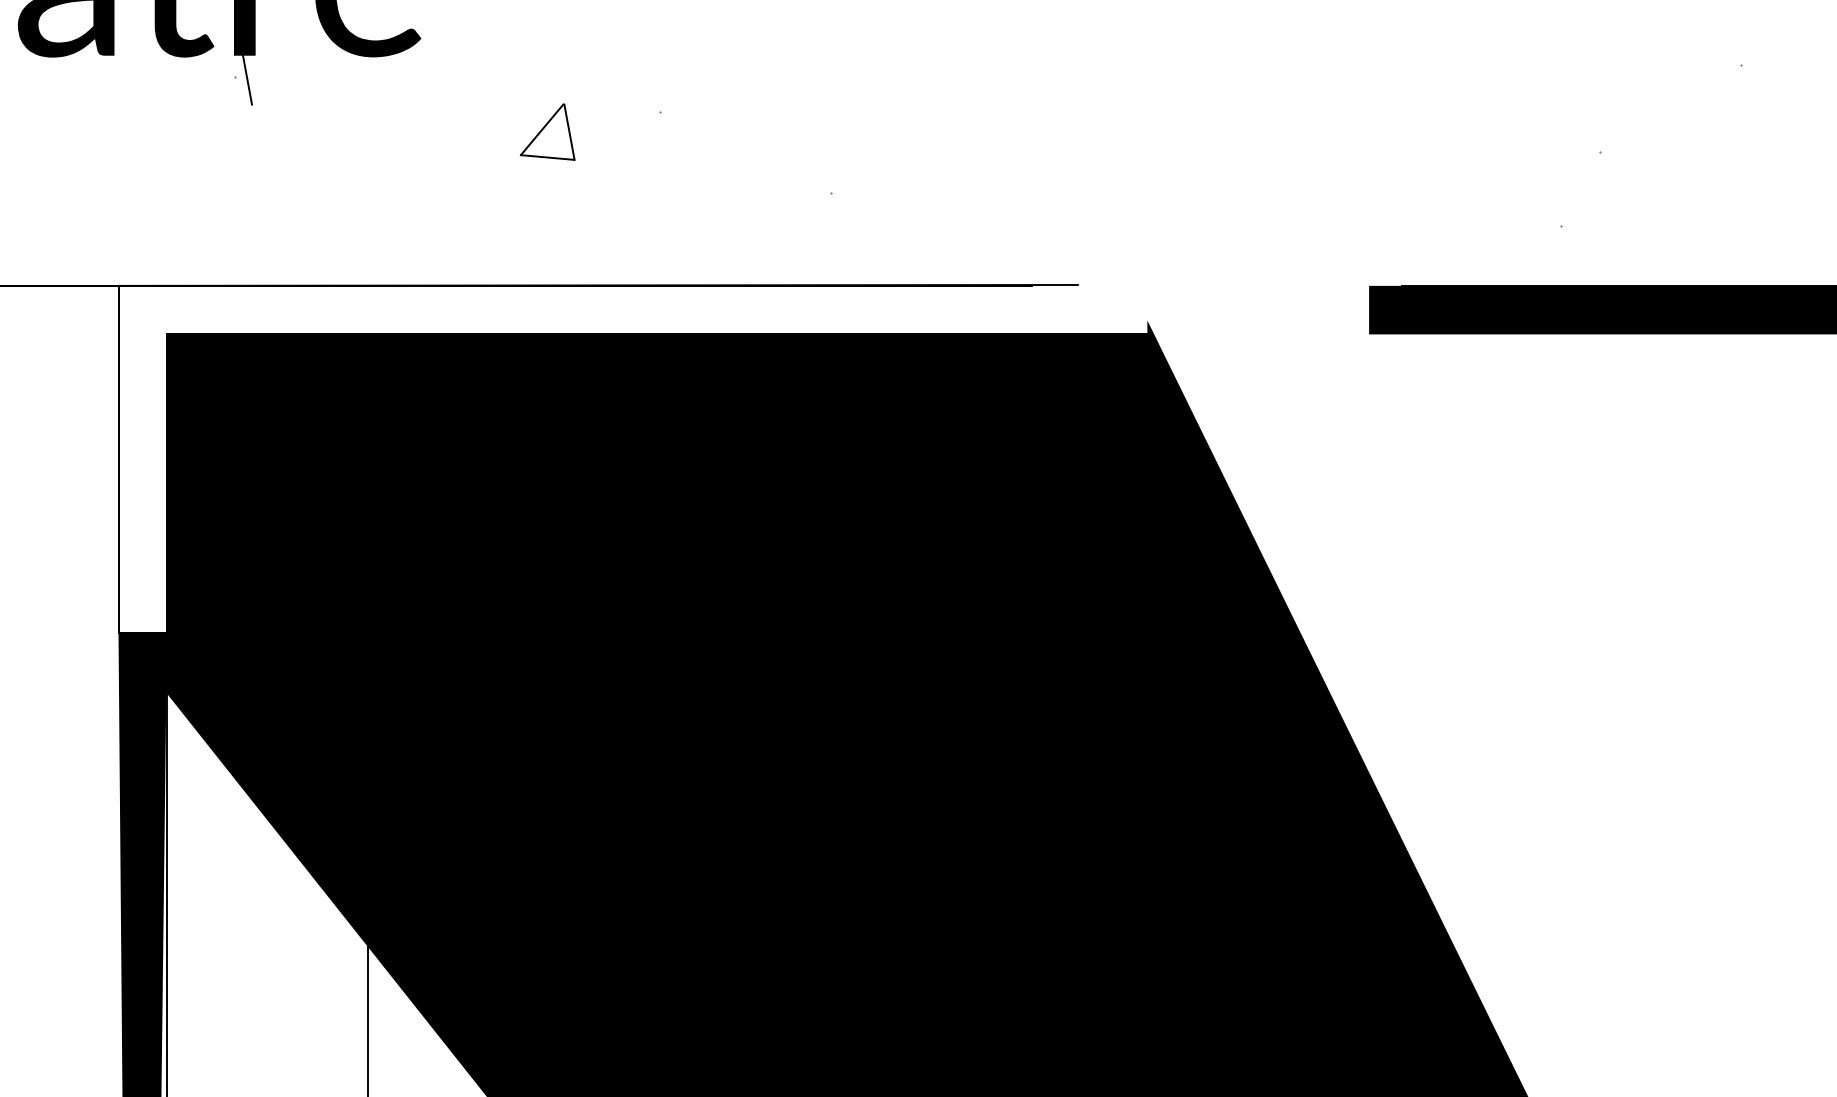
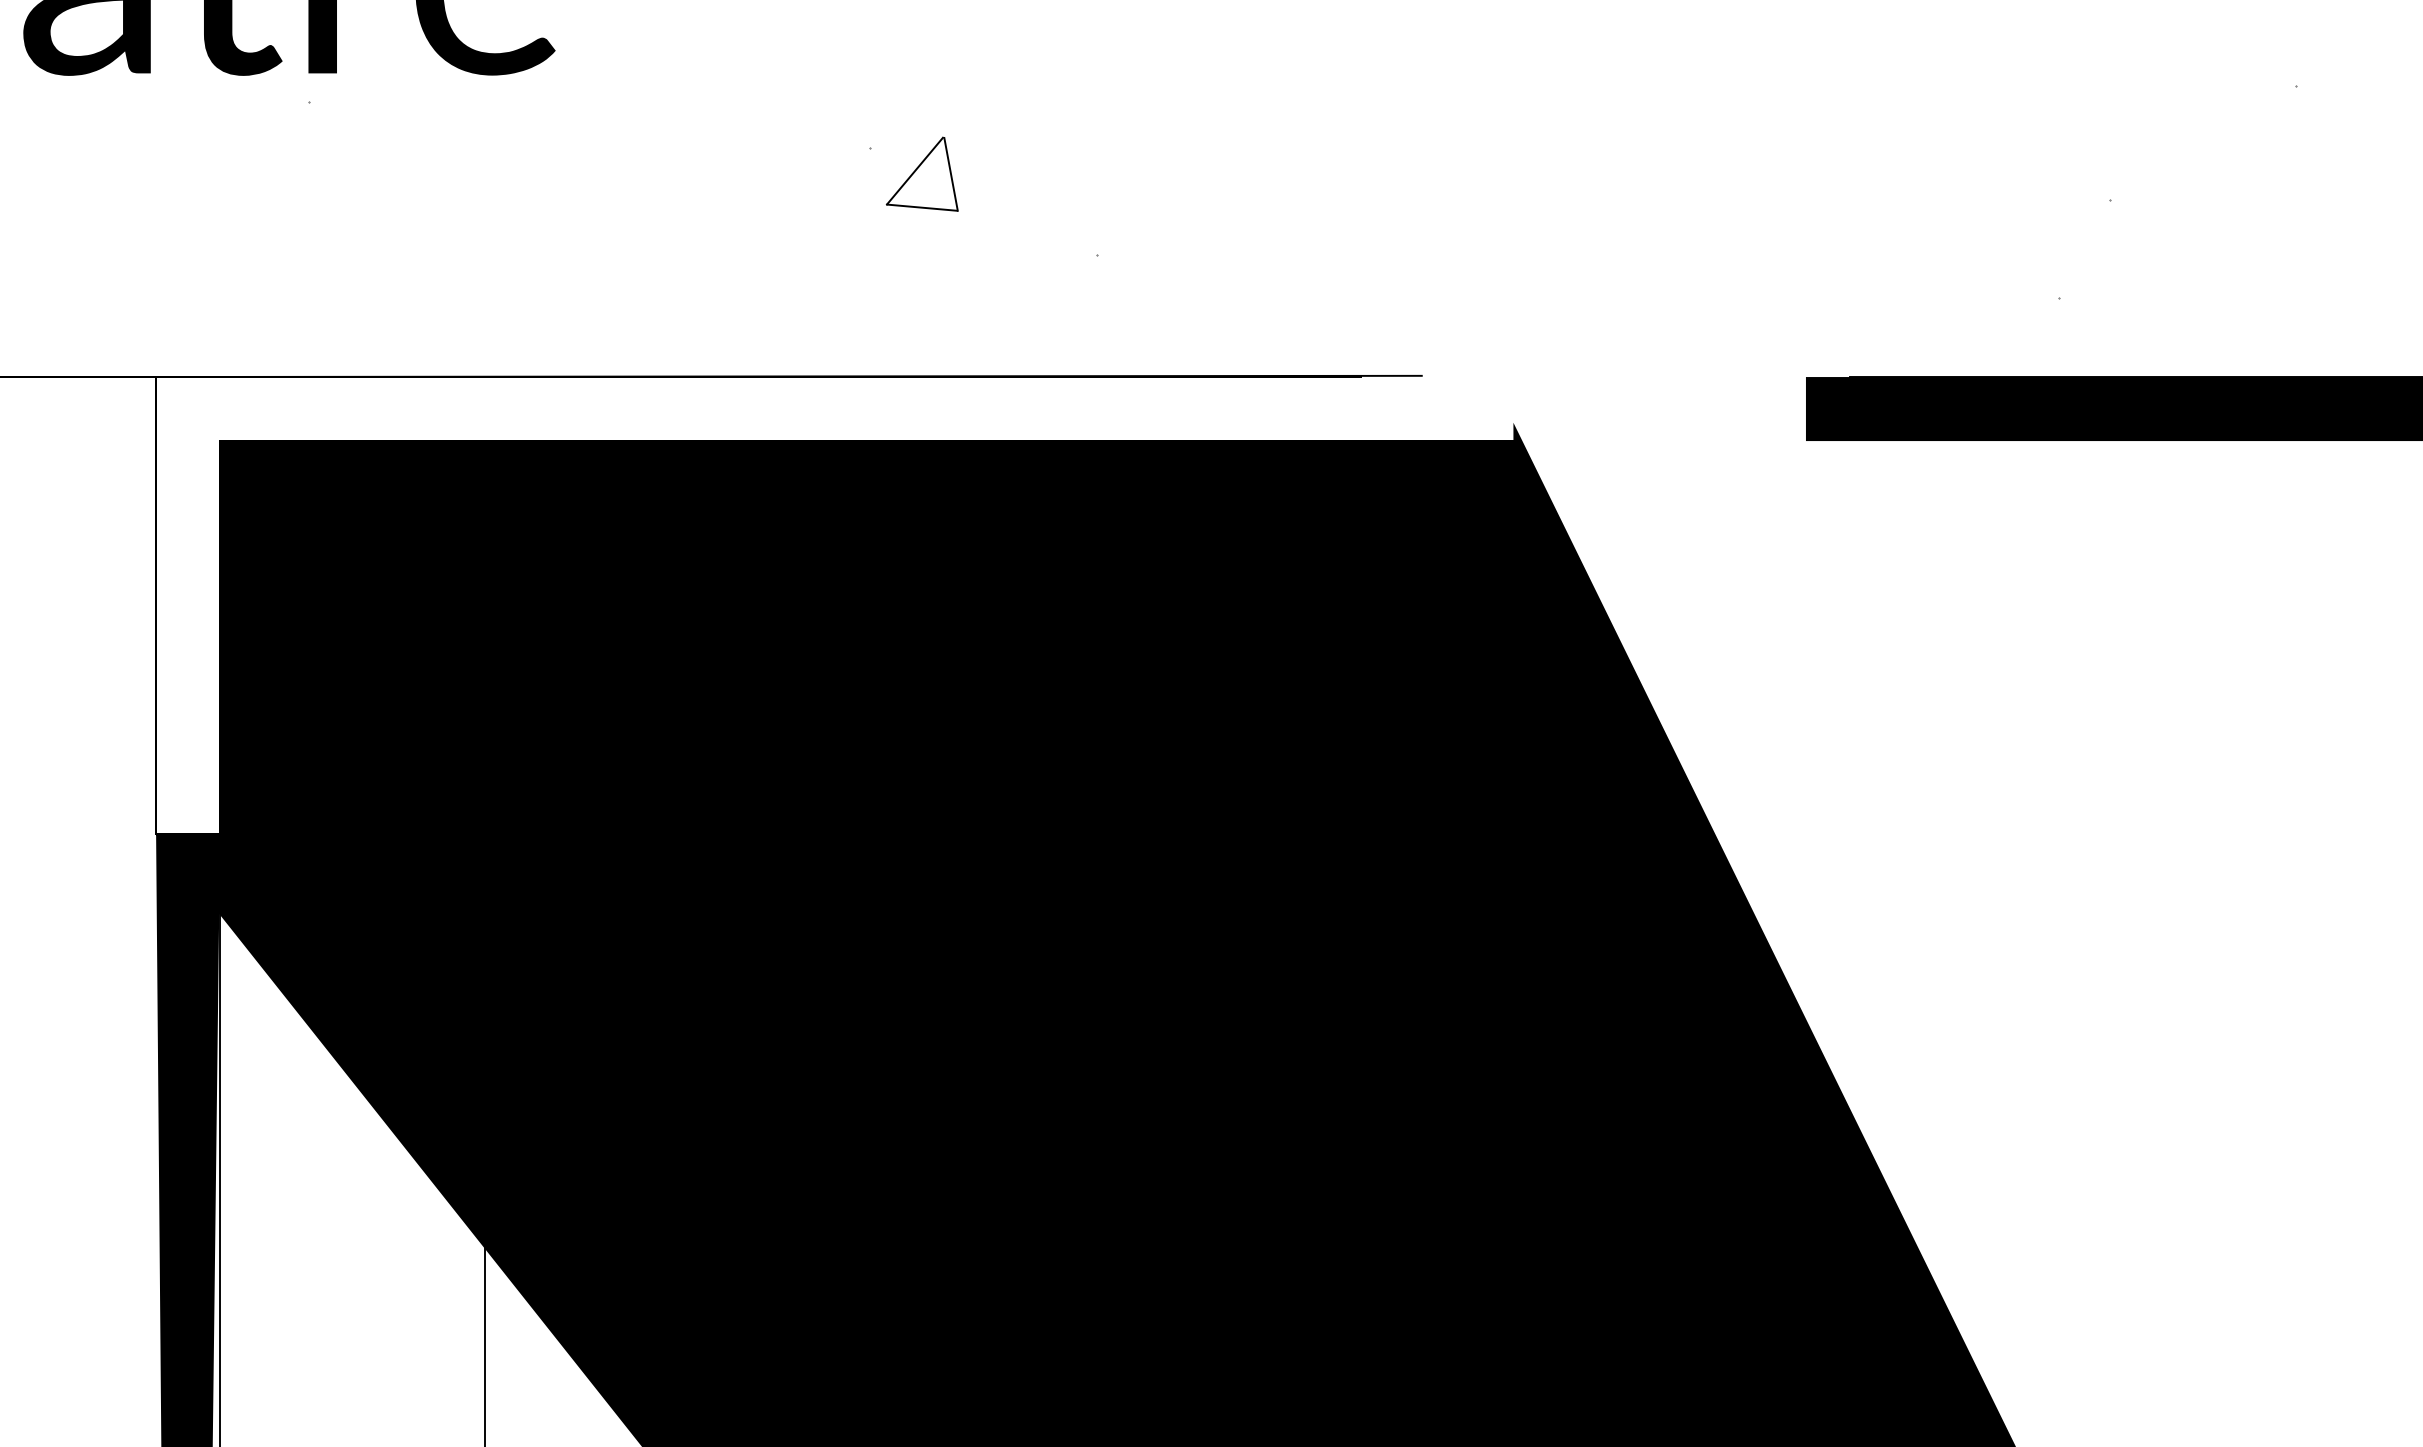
line: (246, 77) -> (325, 101), removed
part: (547, 131) -> (921, 173), moved

